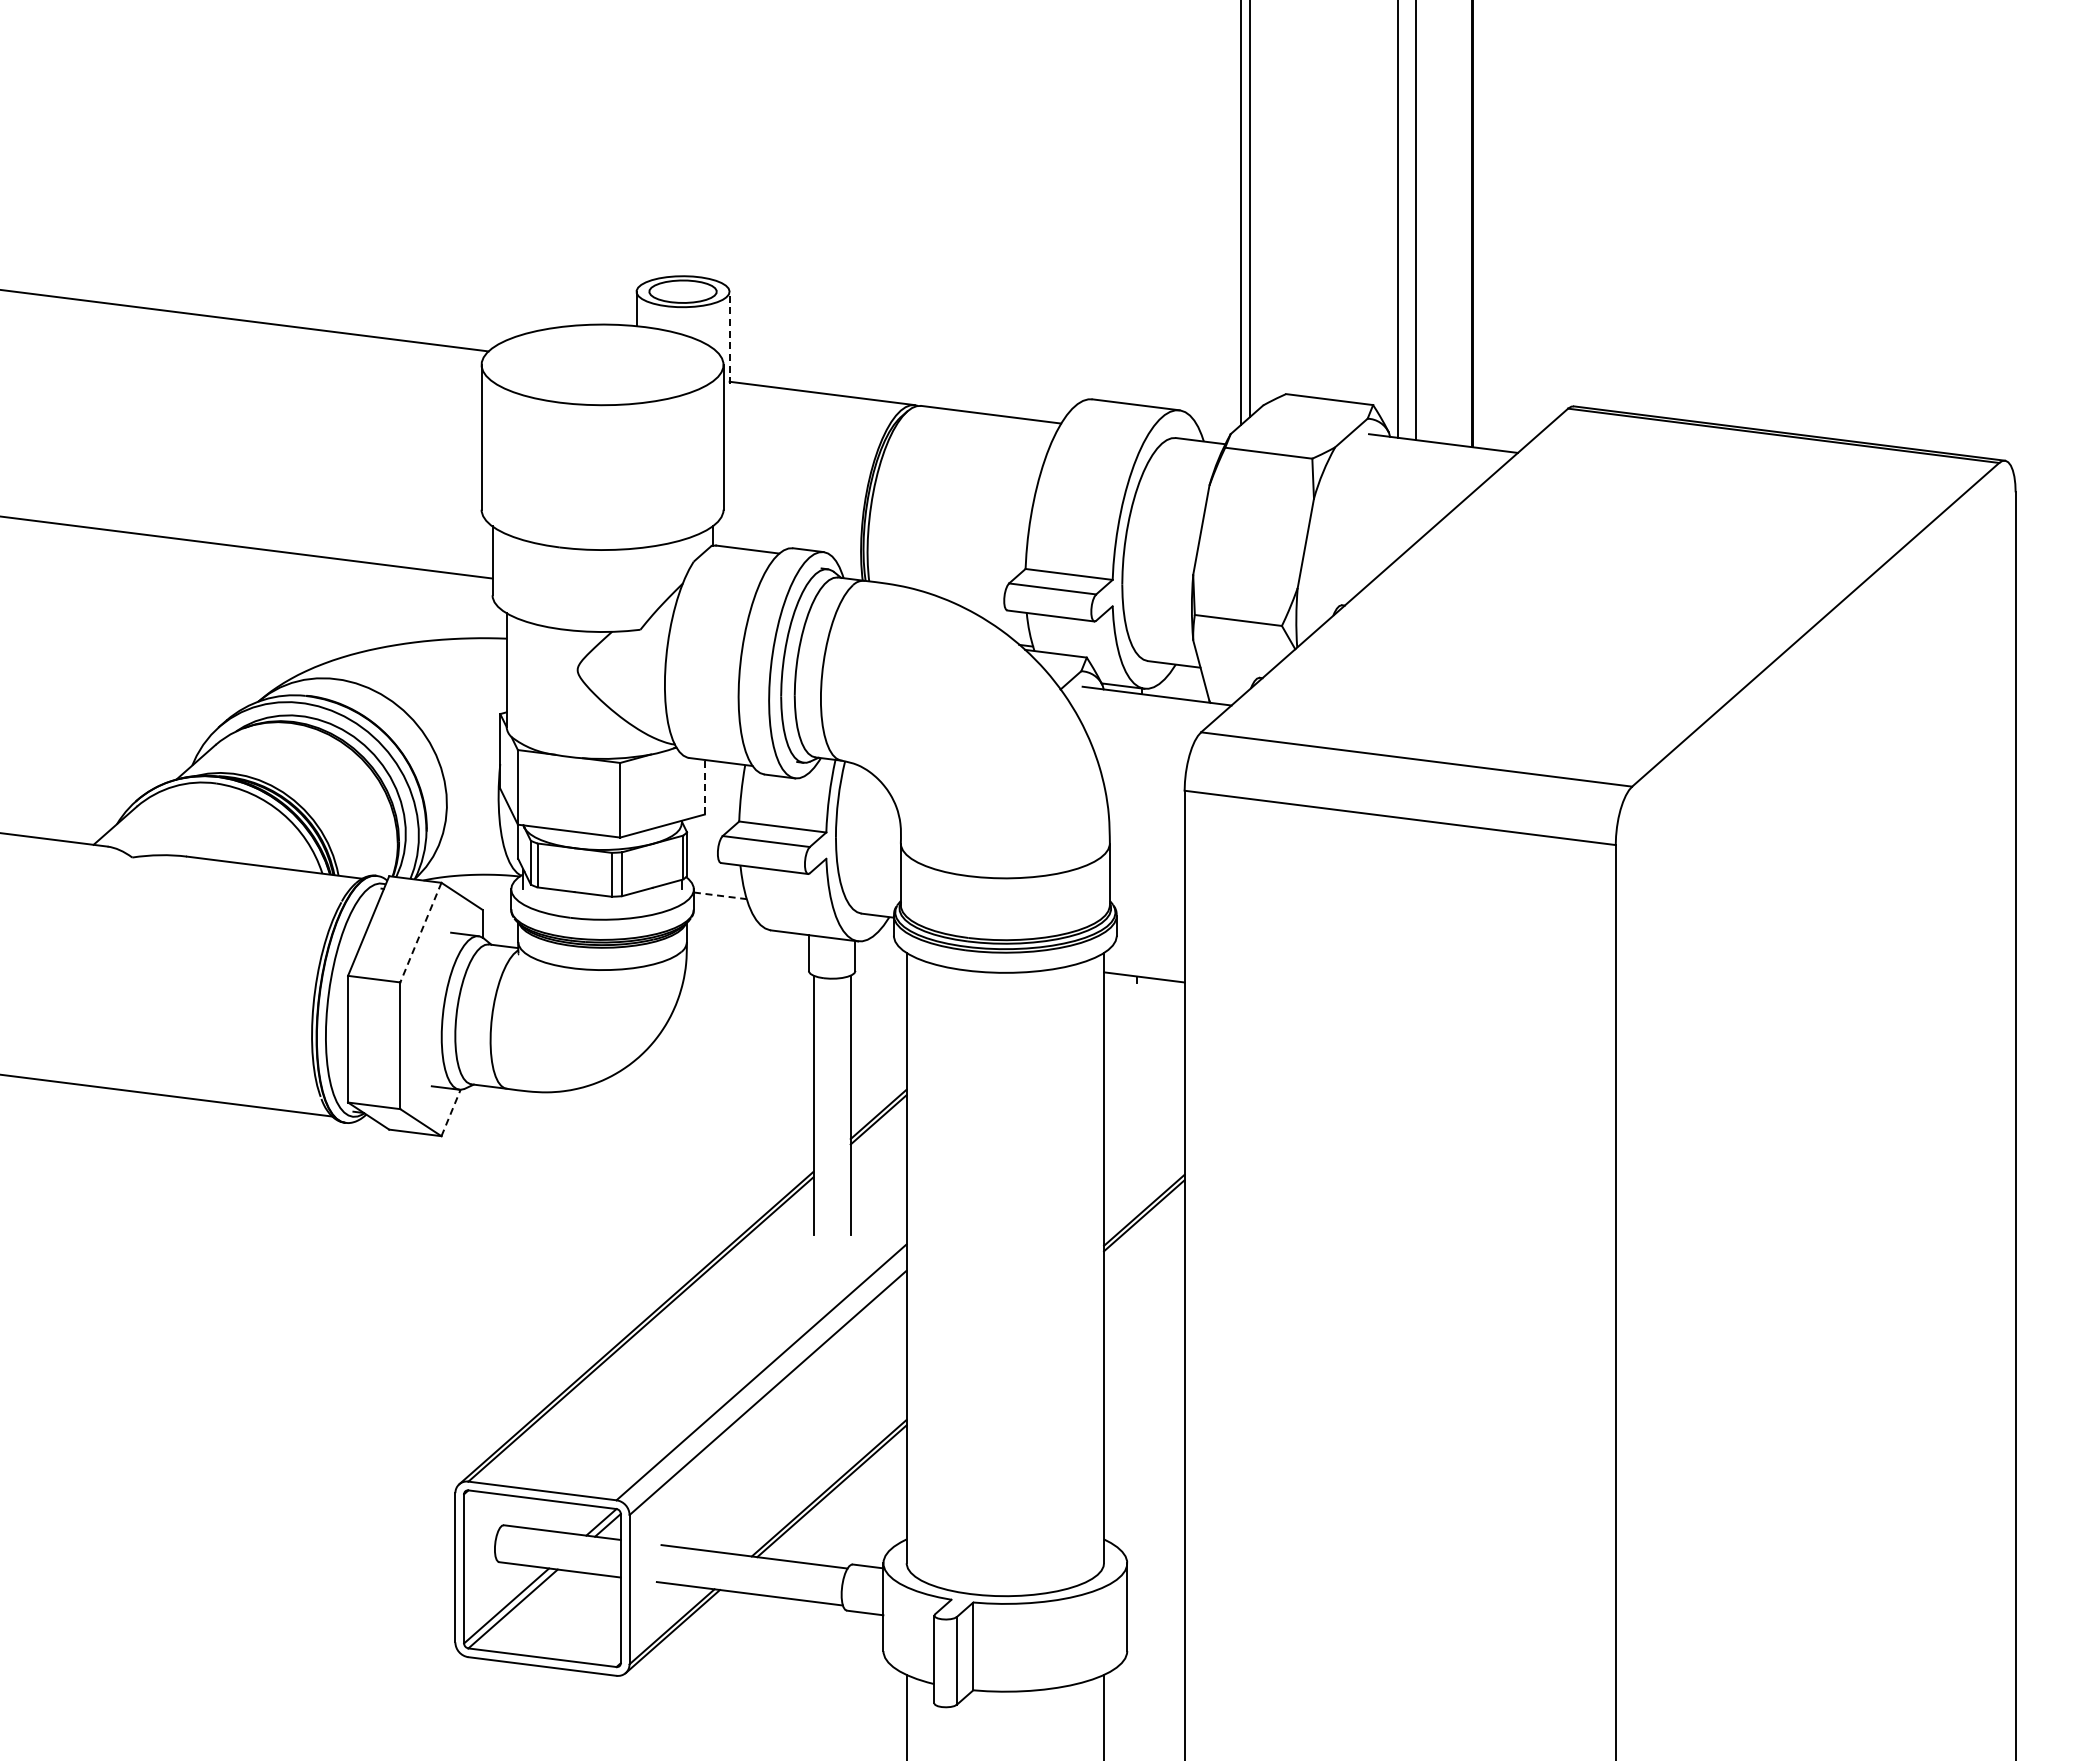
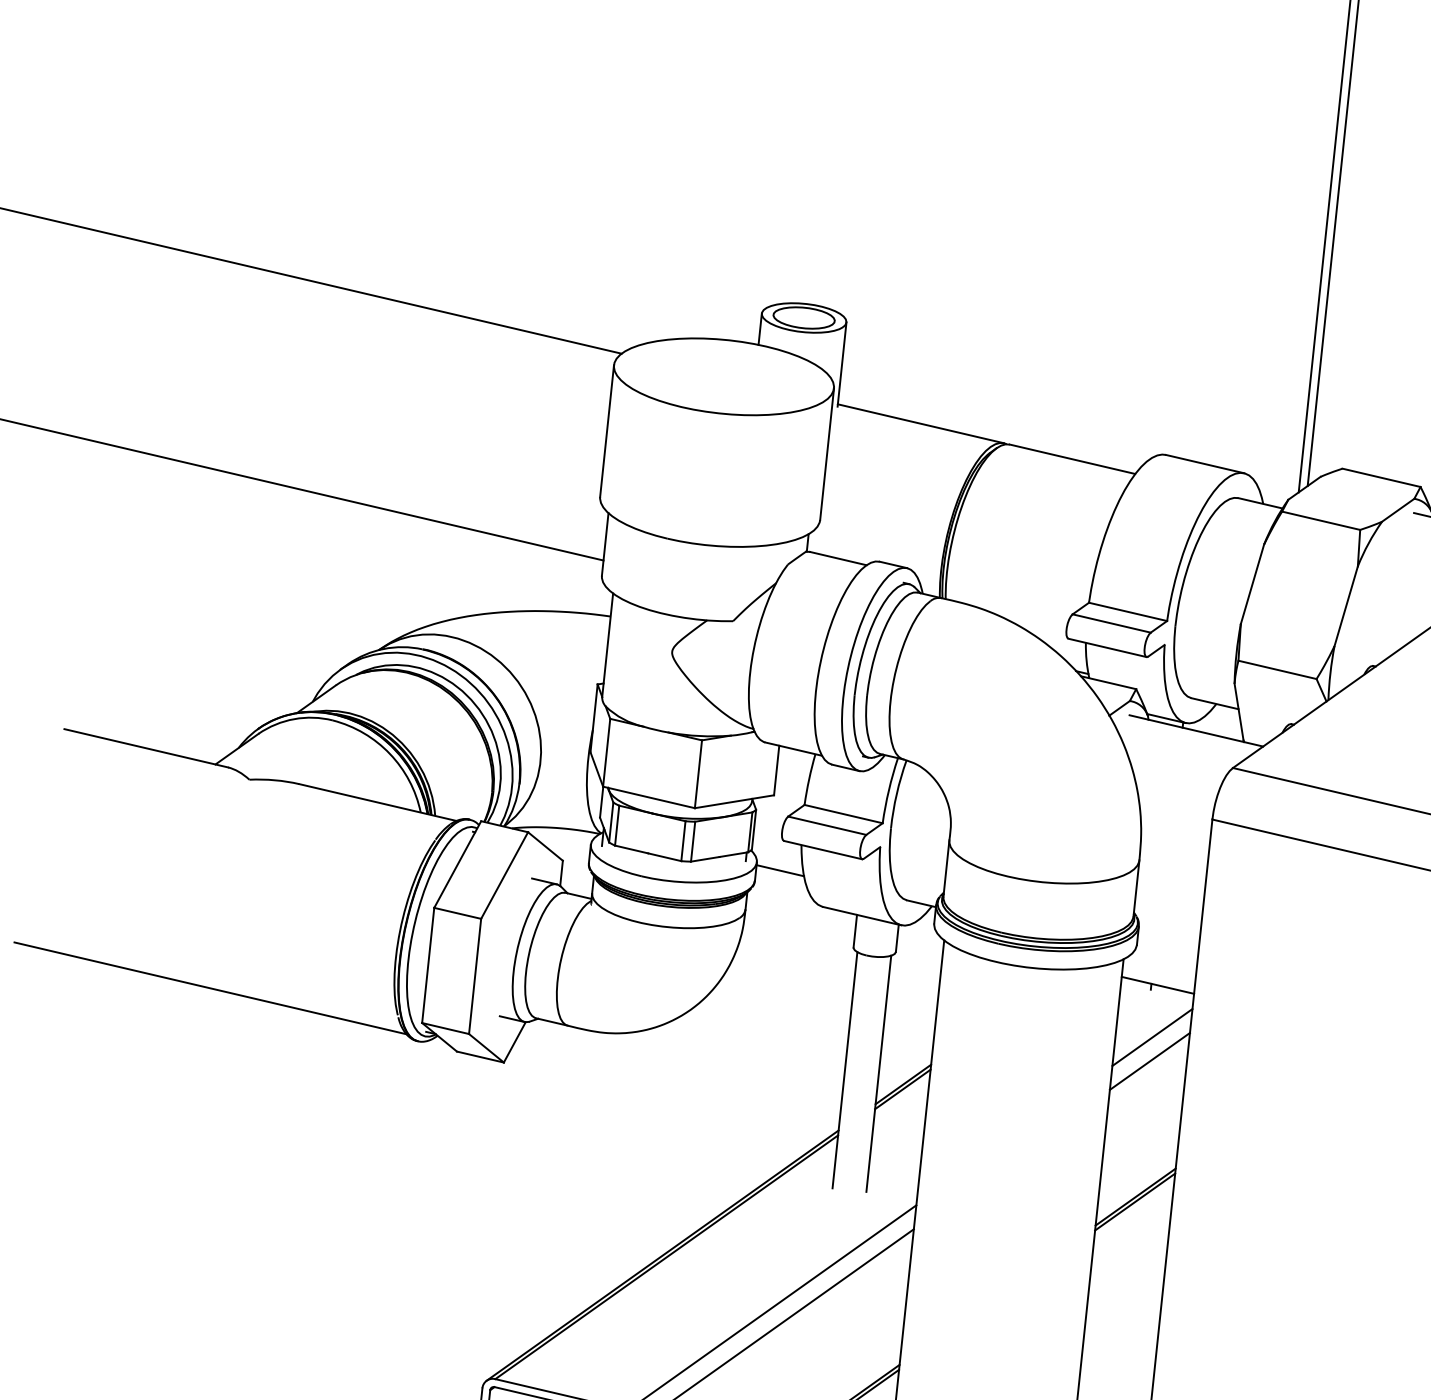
line: (729, 337) -> (841, 364), dashed -> solid
line: (704, 786) -> (776, 769), dashed -> solid
line: (720, 895) -> (780, 870), dashed -> solid
line: (420, 932) -> (504, 875), dashed -> solid
line: (1144, 1034) -> (1152, 1037), added
line: (1144, 1060) -> (1150, 1060), added
line: (451, 1112) -> (515, 1041), dashed -> solid

